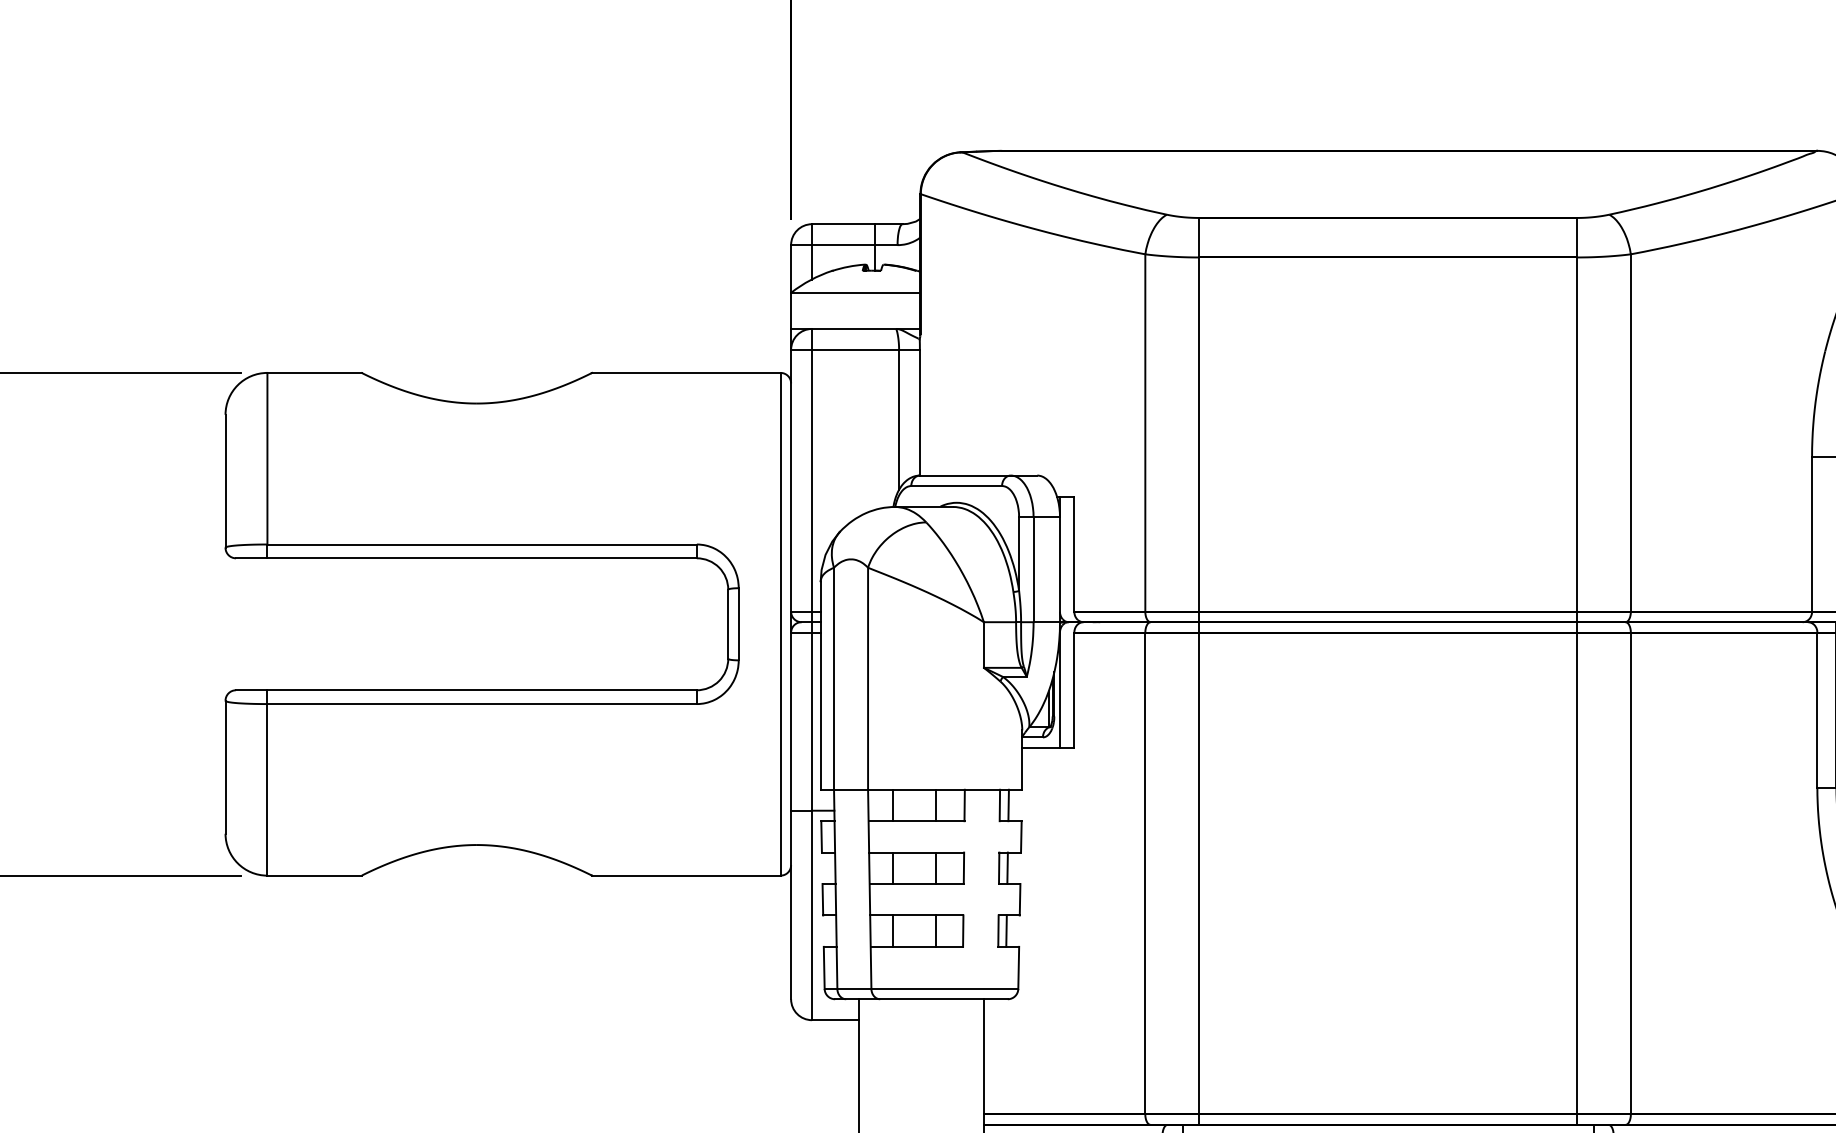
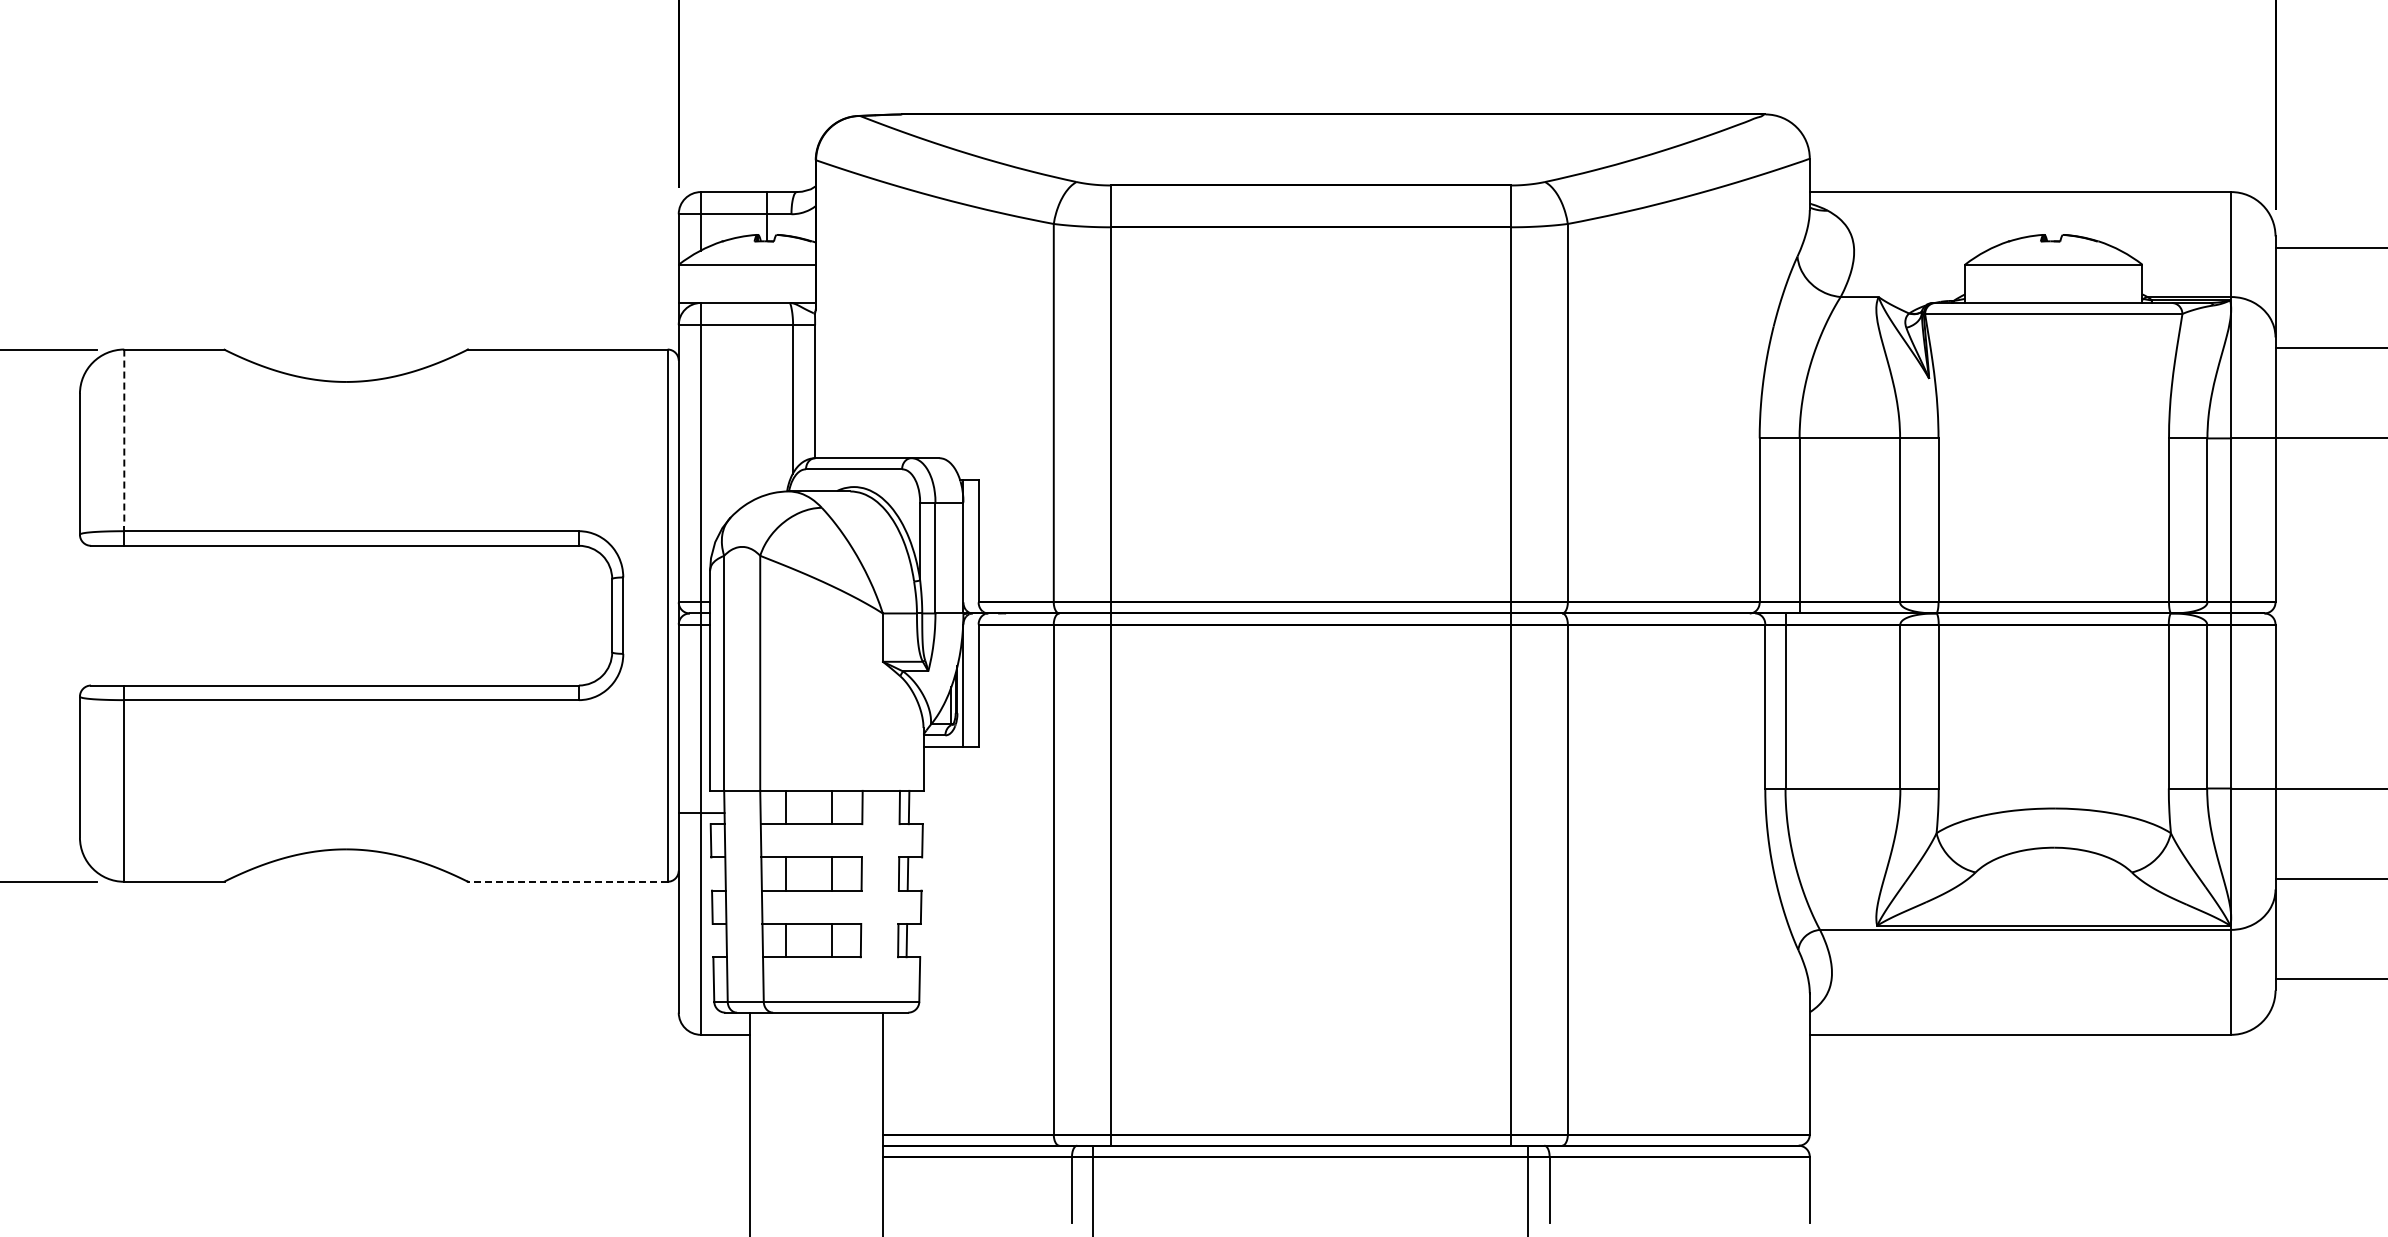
line: (267, 458) -> (124, 440), solid -> dashed
line: (686, 875) -> (567, 881), solid -> dashed

